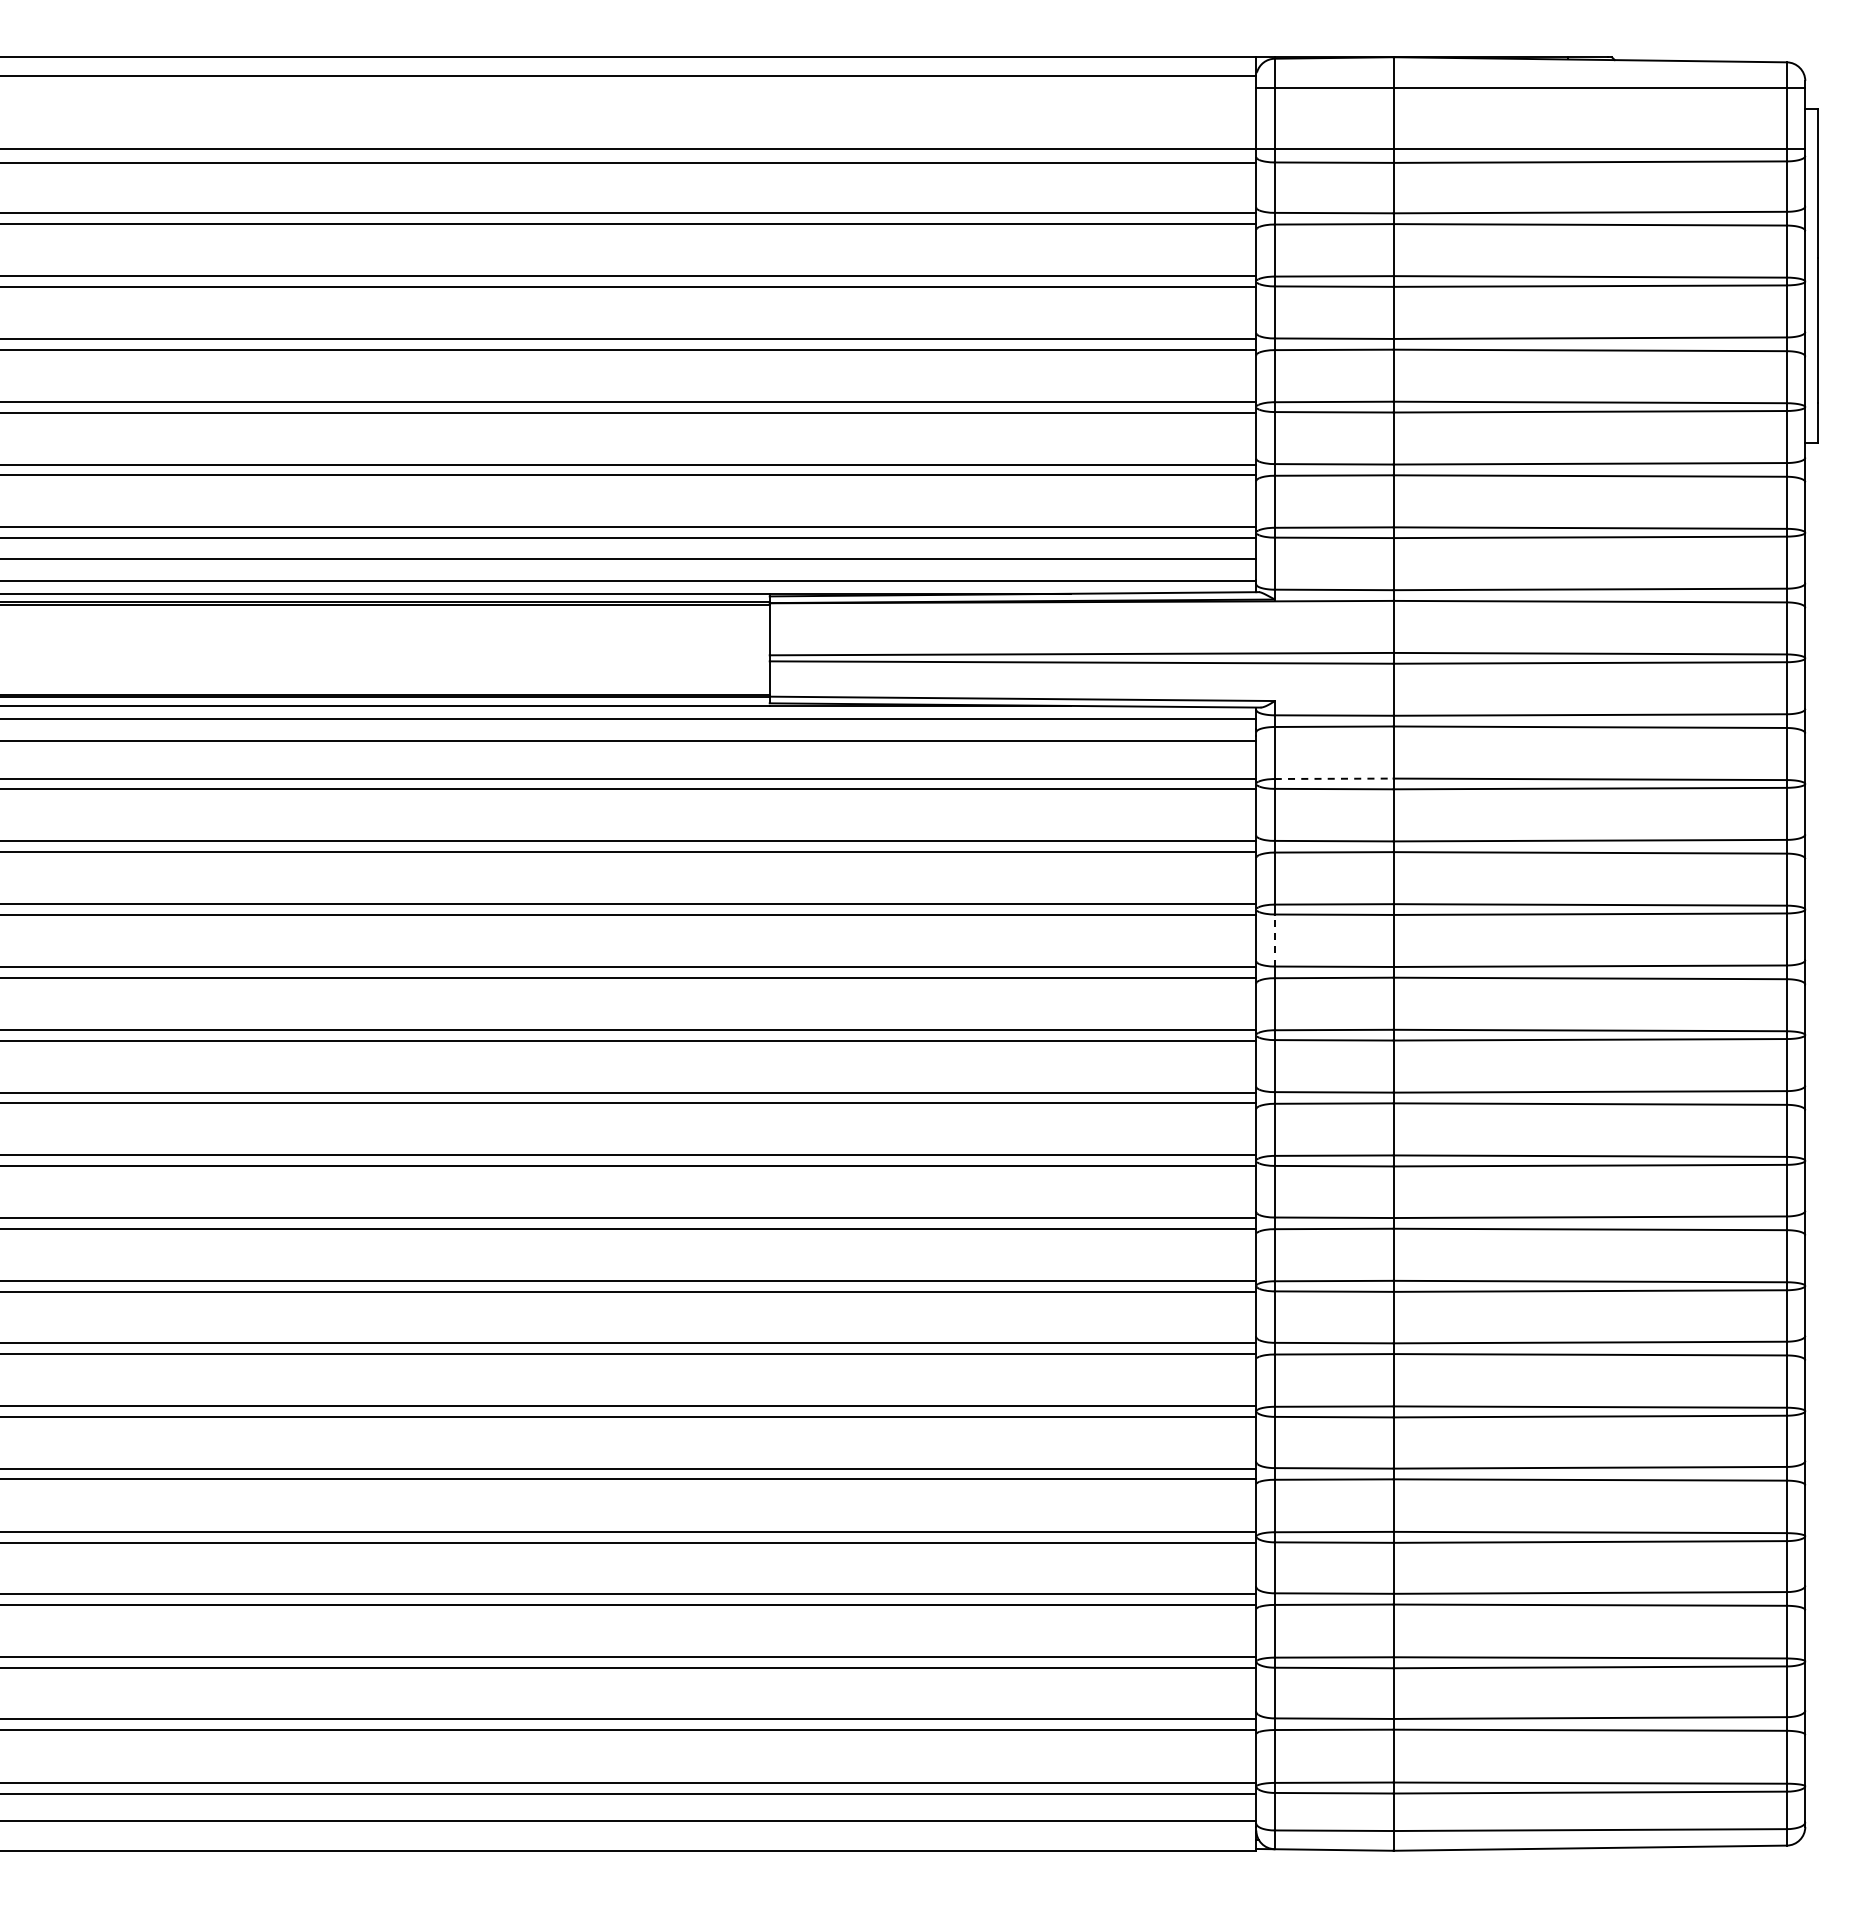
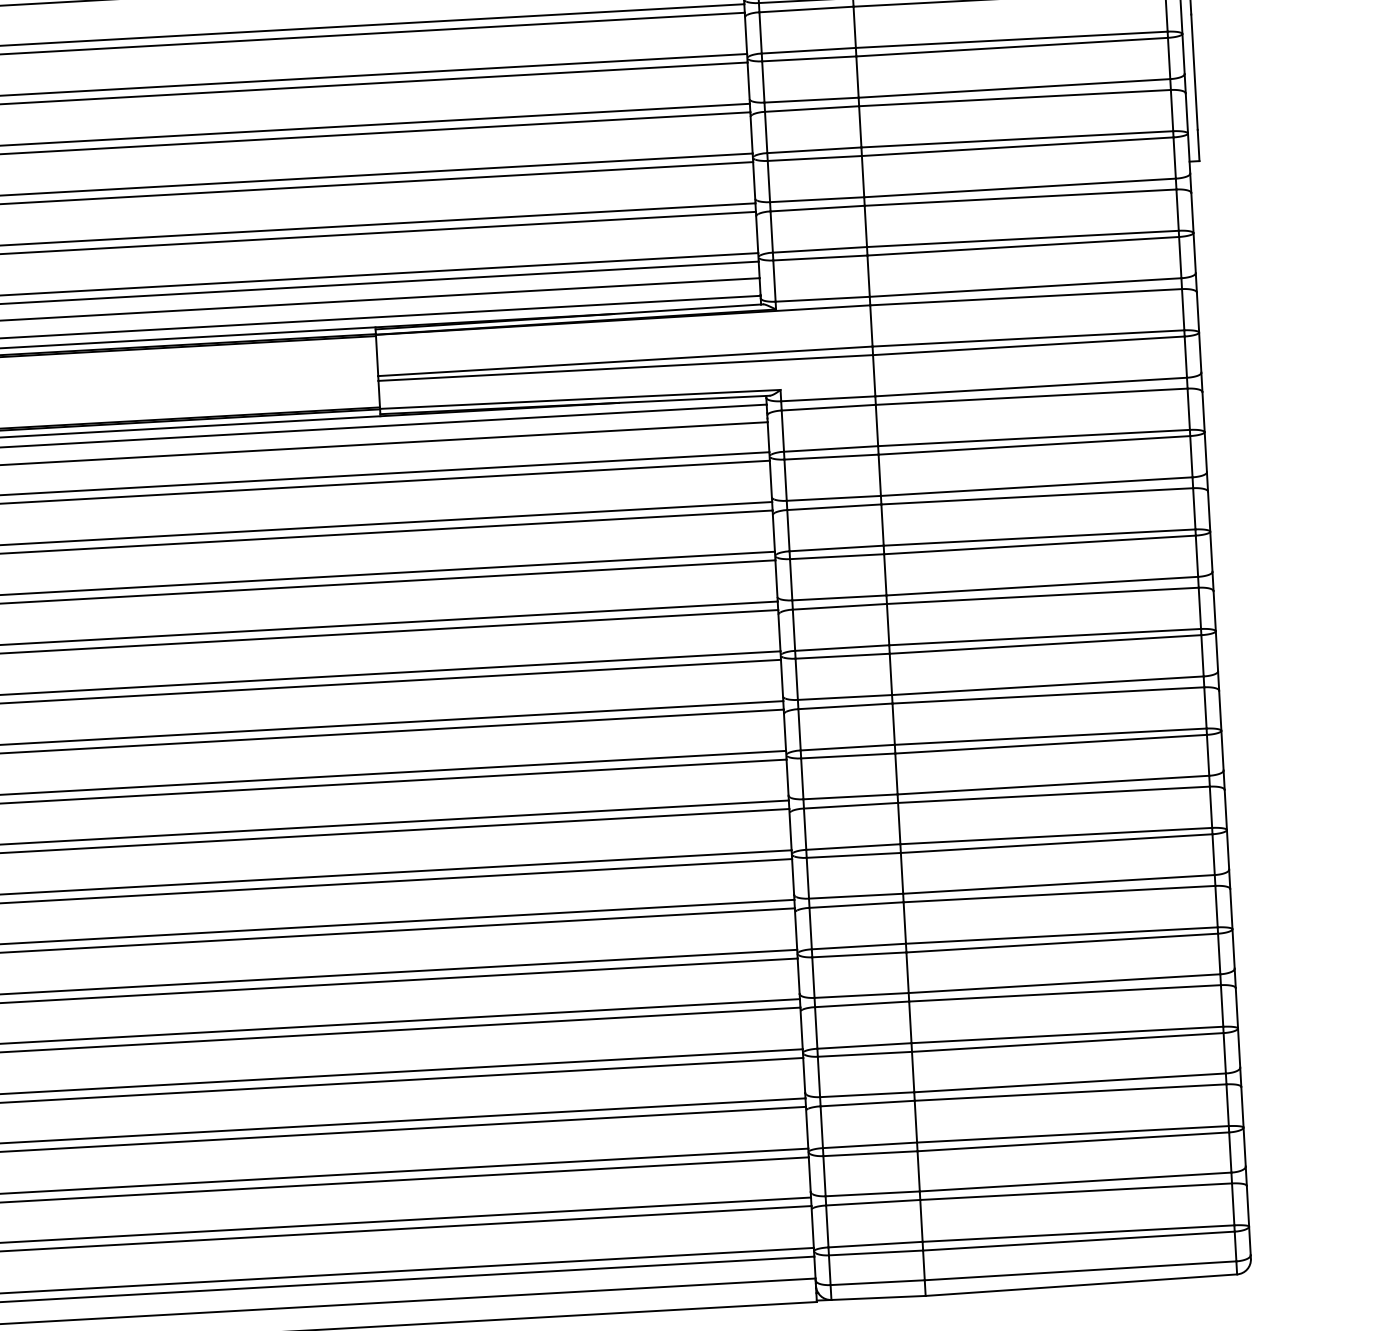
line: (1334, 778) -> (831, 448), dashed -> solid
line: (1274, 940) -> (790, 579), dashed -> solid

